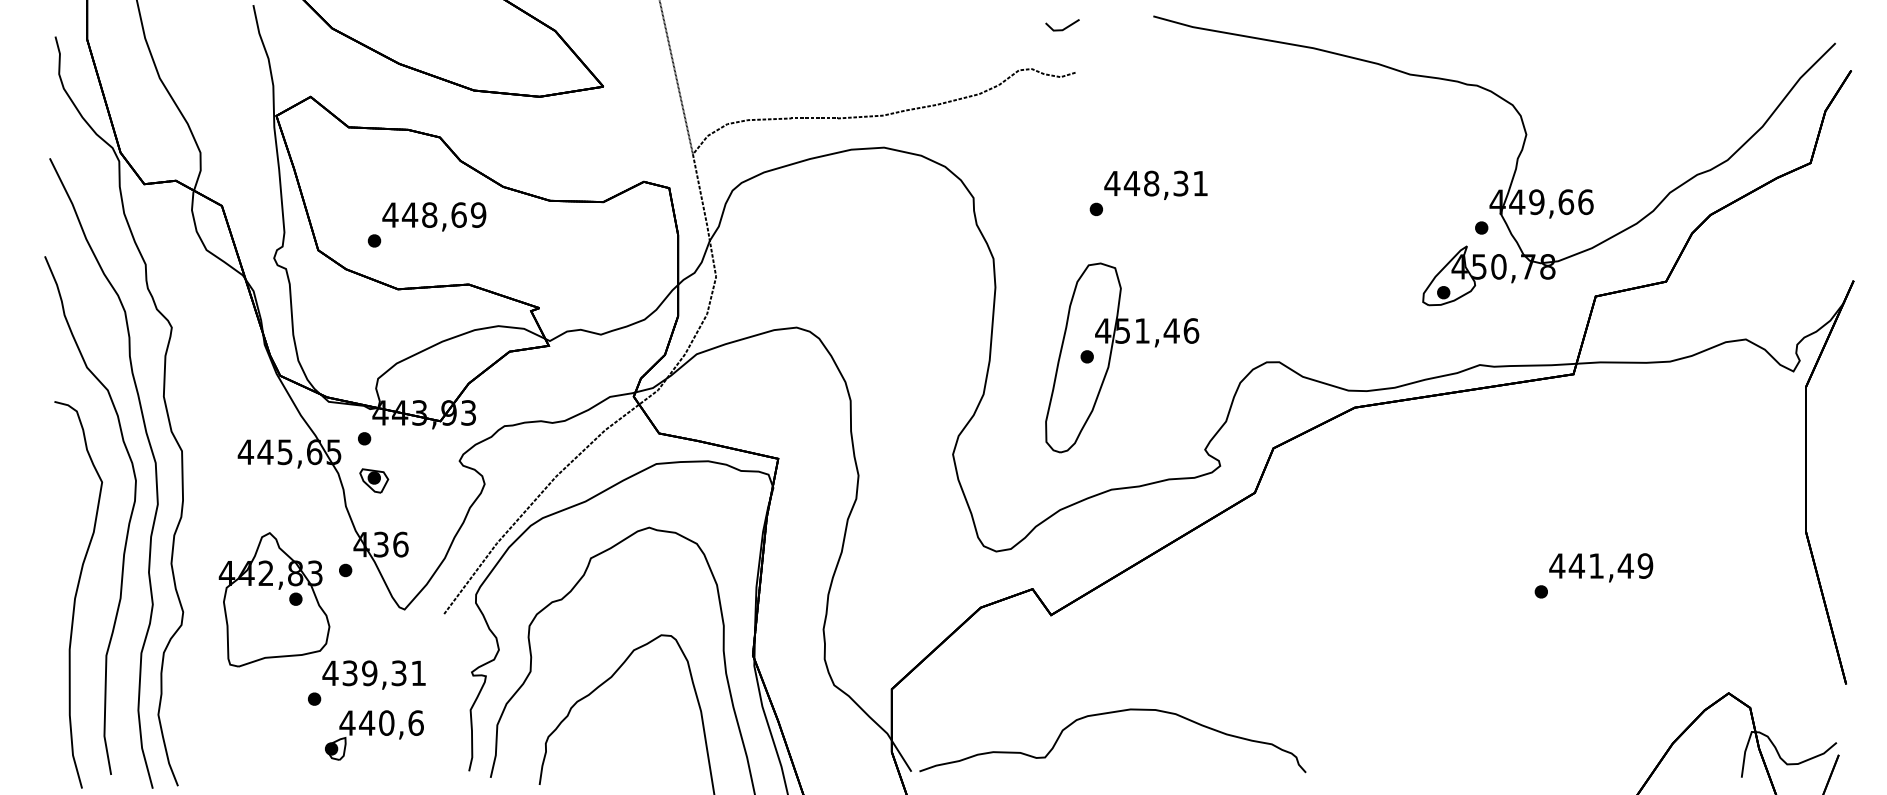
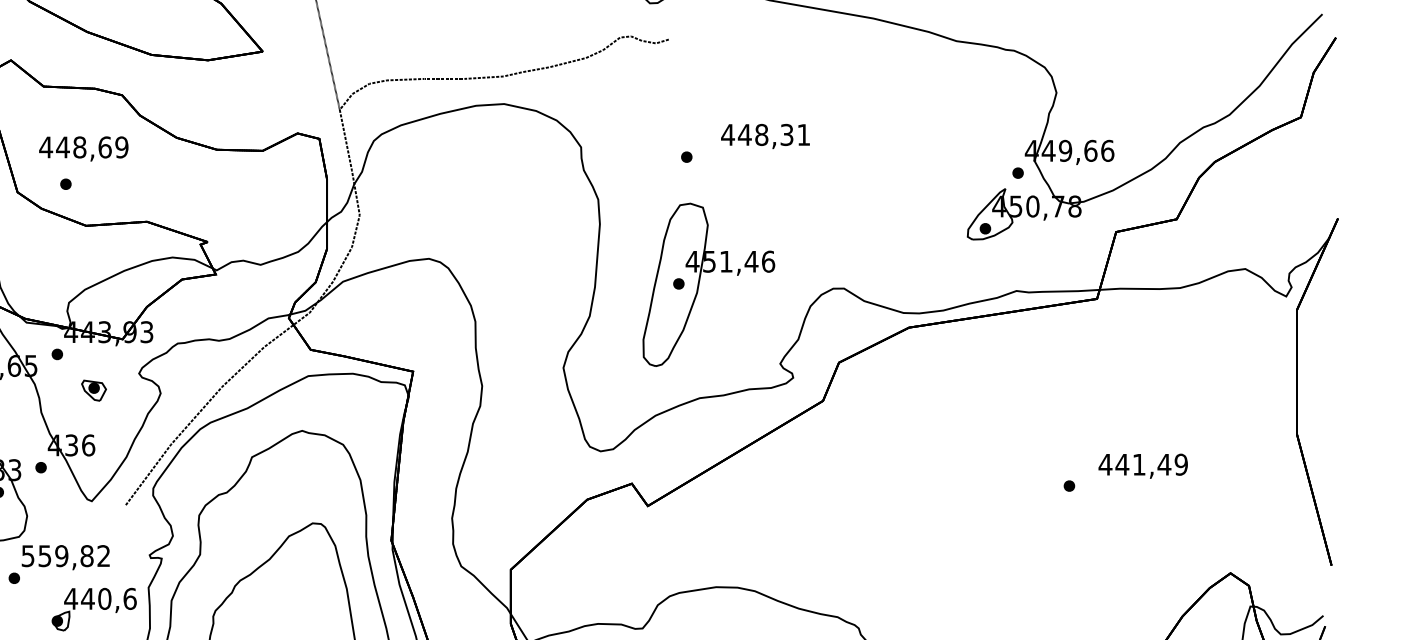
text: (1155, 184) -> (765, 135), moved
text: (434, 216) -> (83, 148), moved
part: (374, 480) -> (94, 390), moved
text: (1601, 567) -> (1143, 465), moved
text: (373, 673) -> (65, 556), 439,31 -> 559,82
part: (374, 735) -> (94, 609), moved

